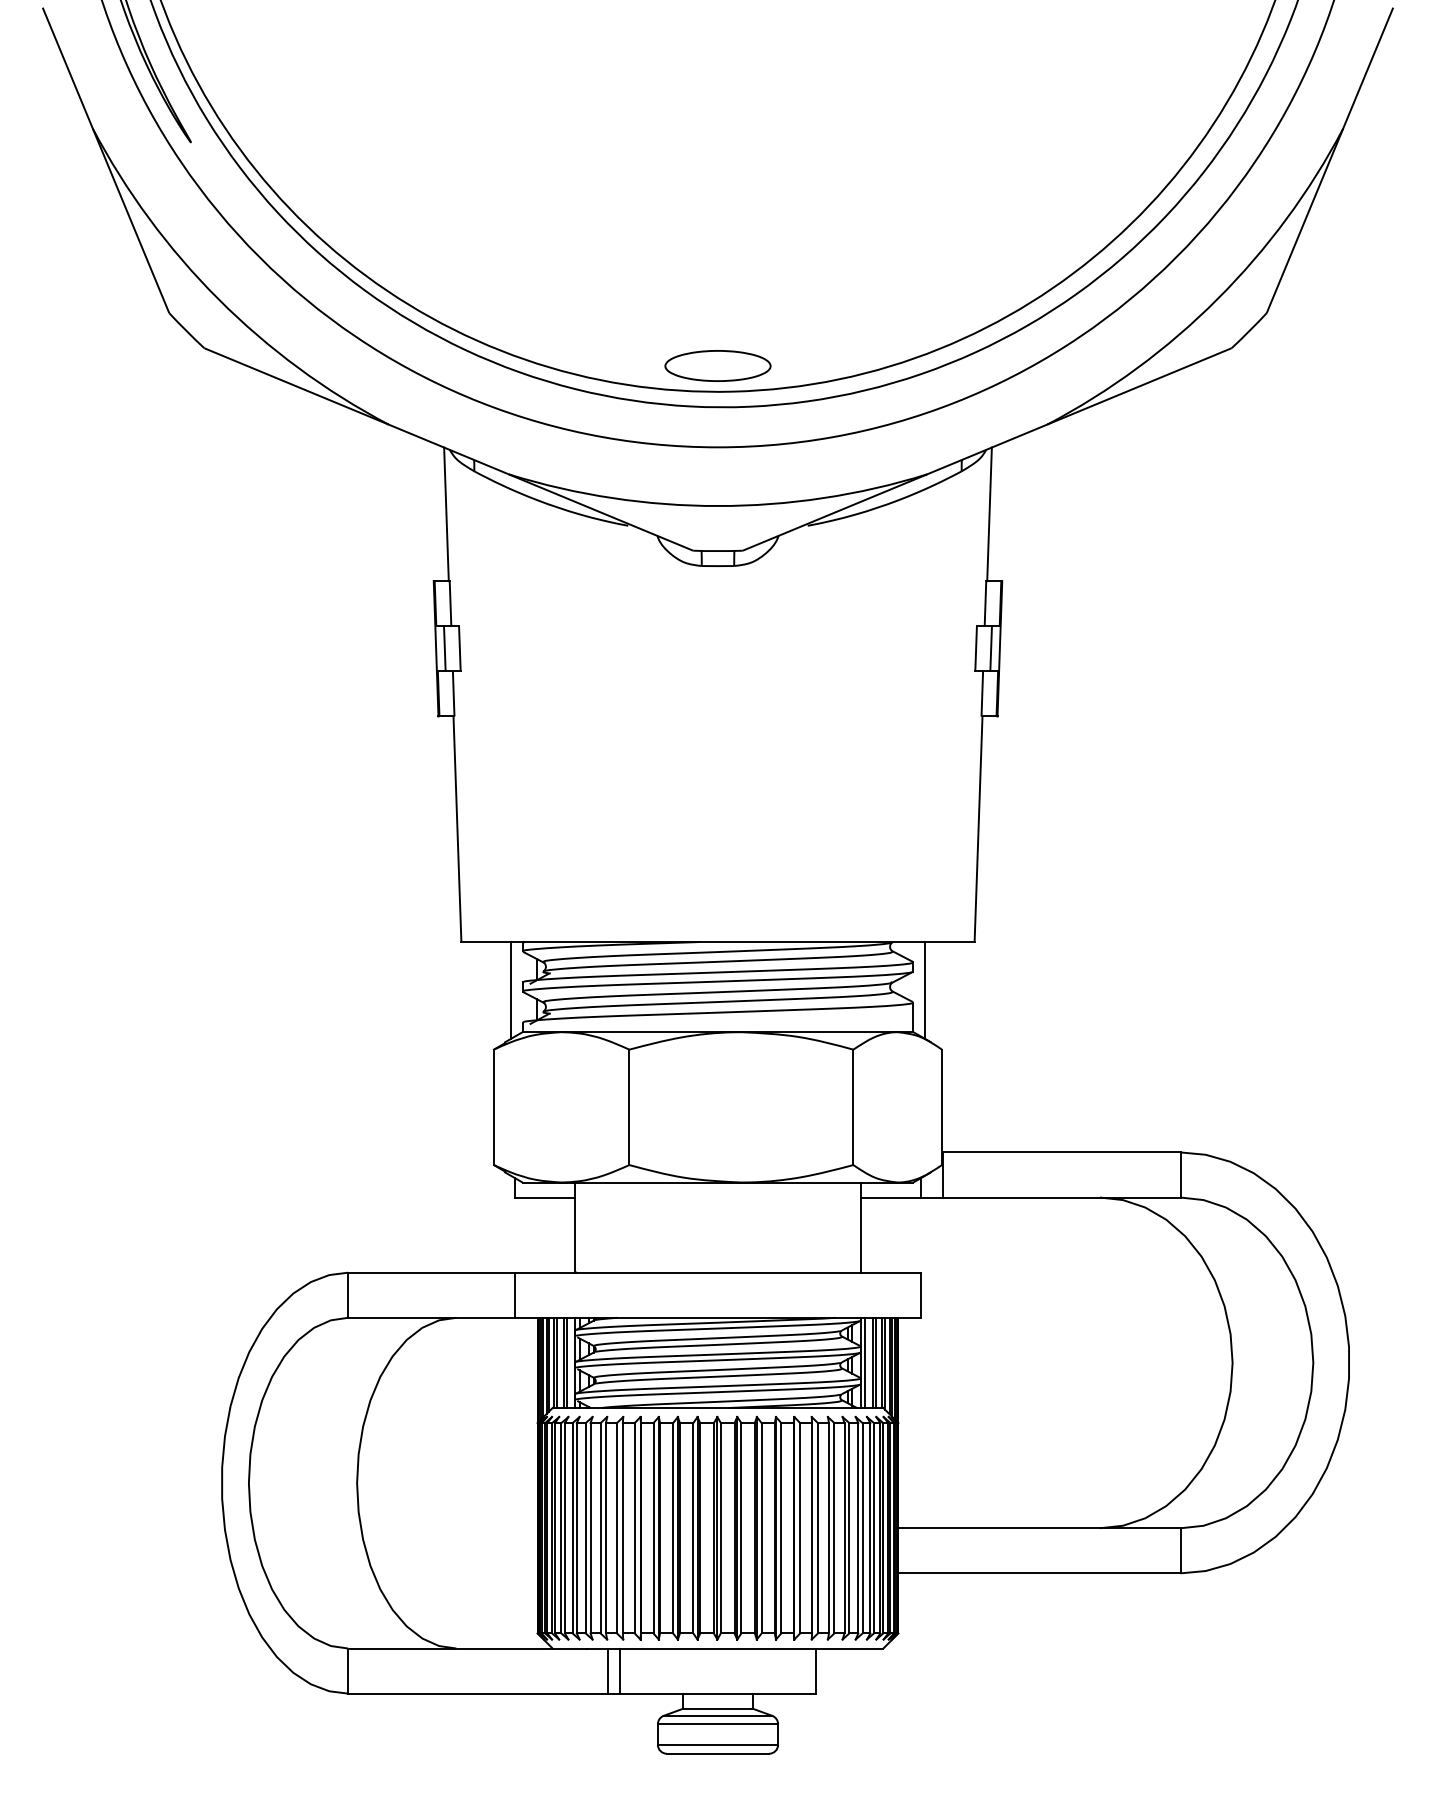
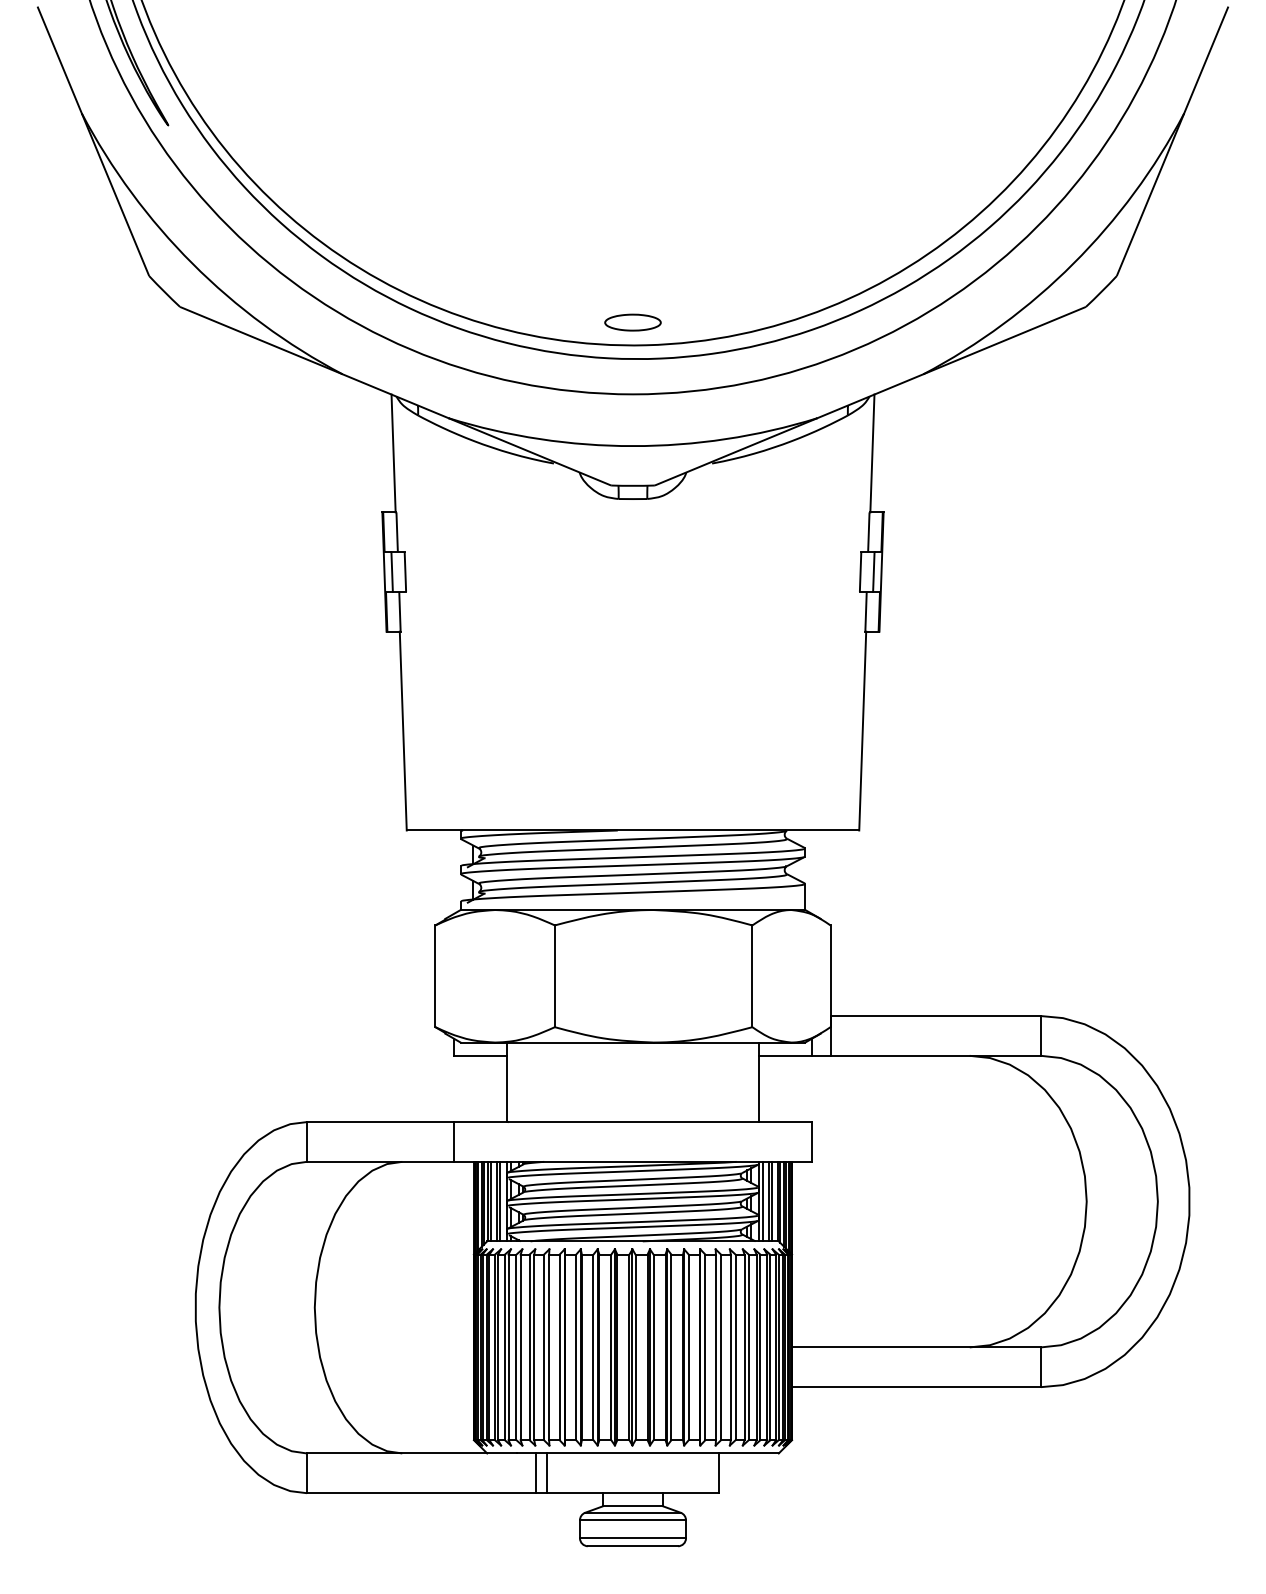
part: (717, 365) -> (632, 322), size x0.6
line: (510, 989) -> (450, 872), removed
line: (925, 989) -> (815, 872), removed

